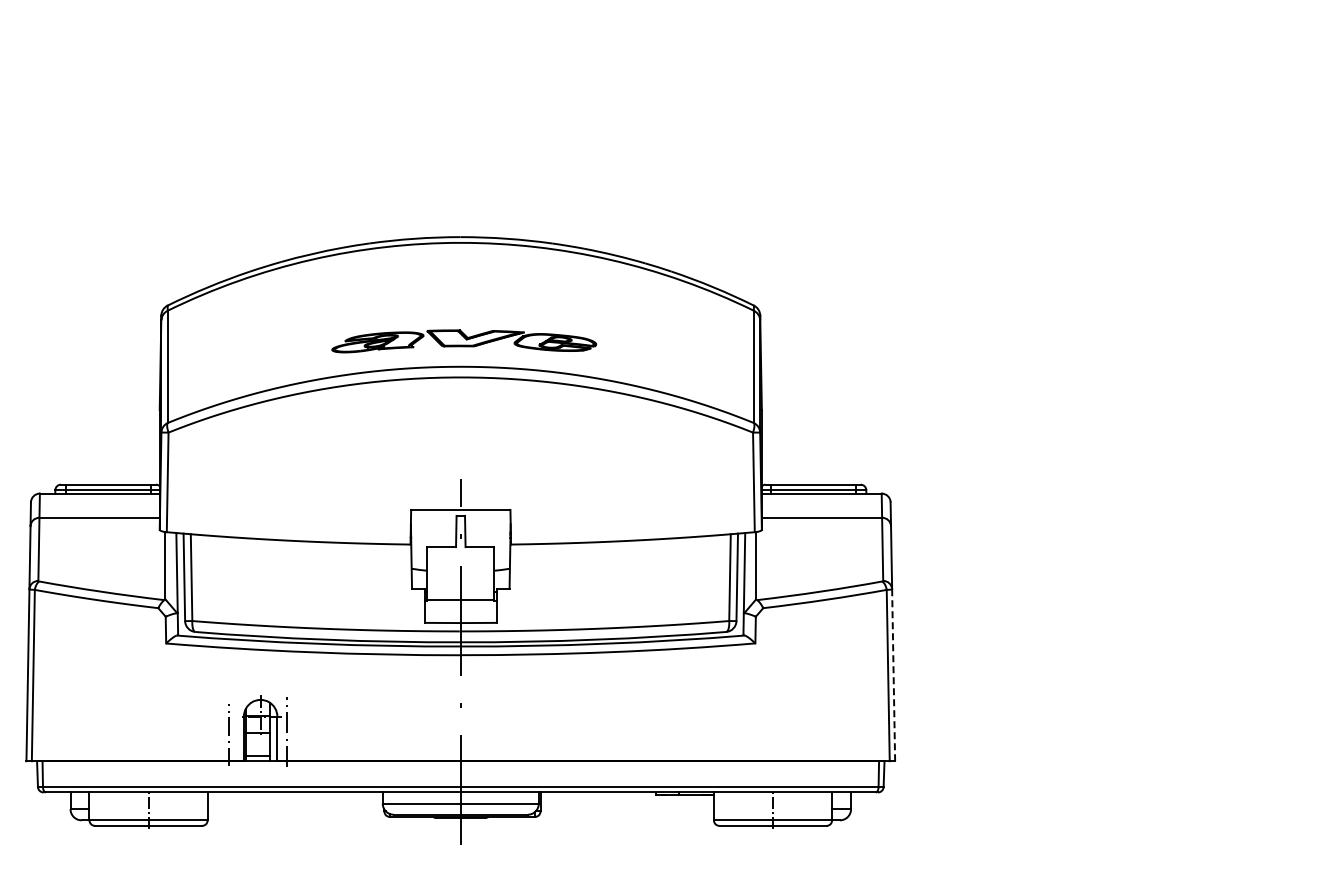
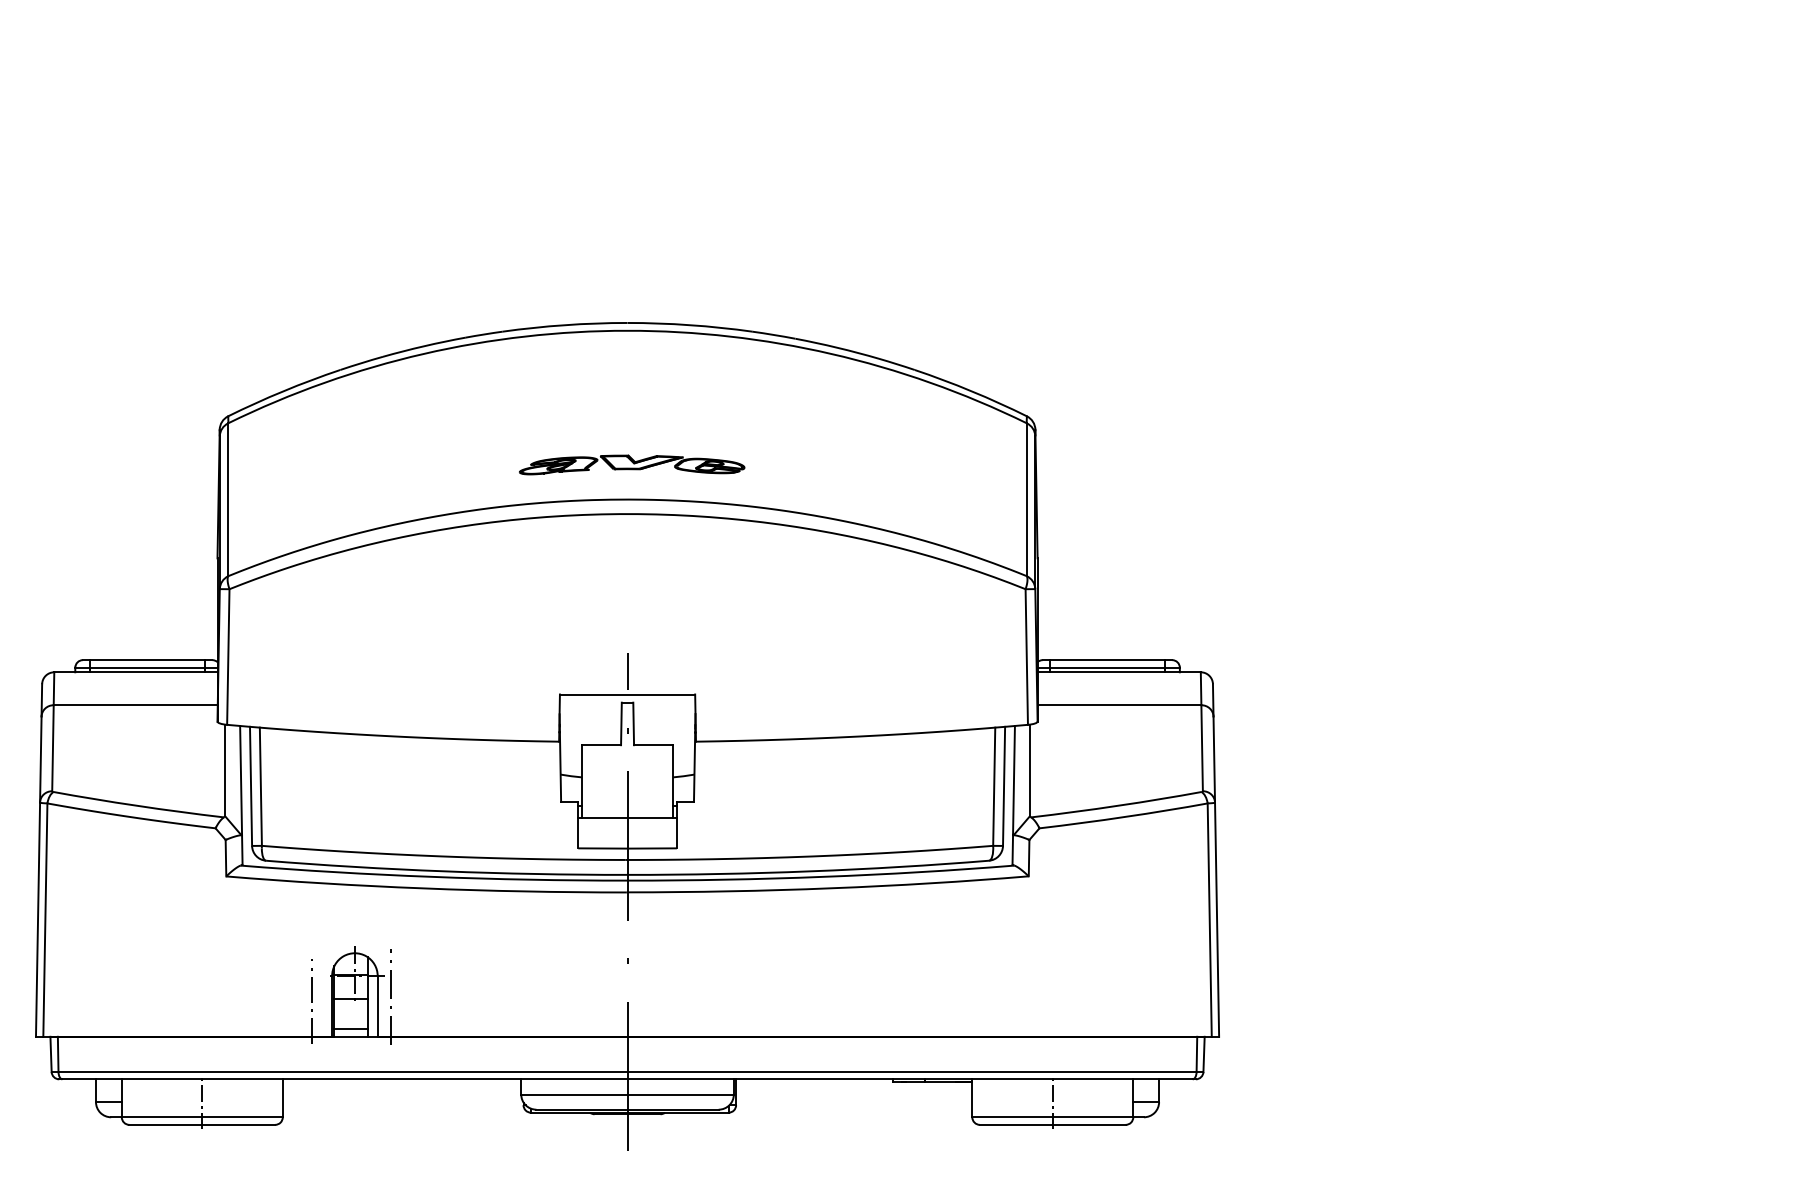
part: (463, 341) -> (631, 465), size x0.62
line: (893, 675) -> (1216, 920), dashed -> solid

